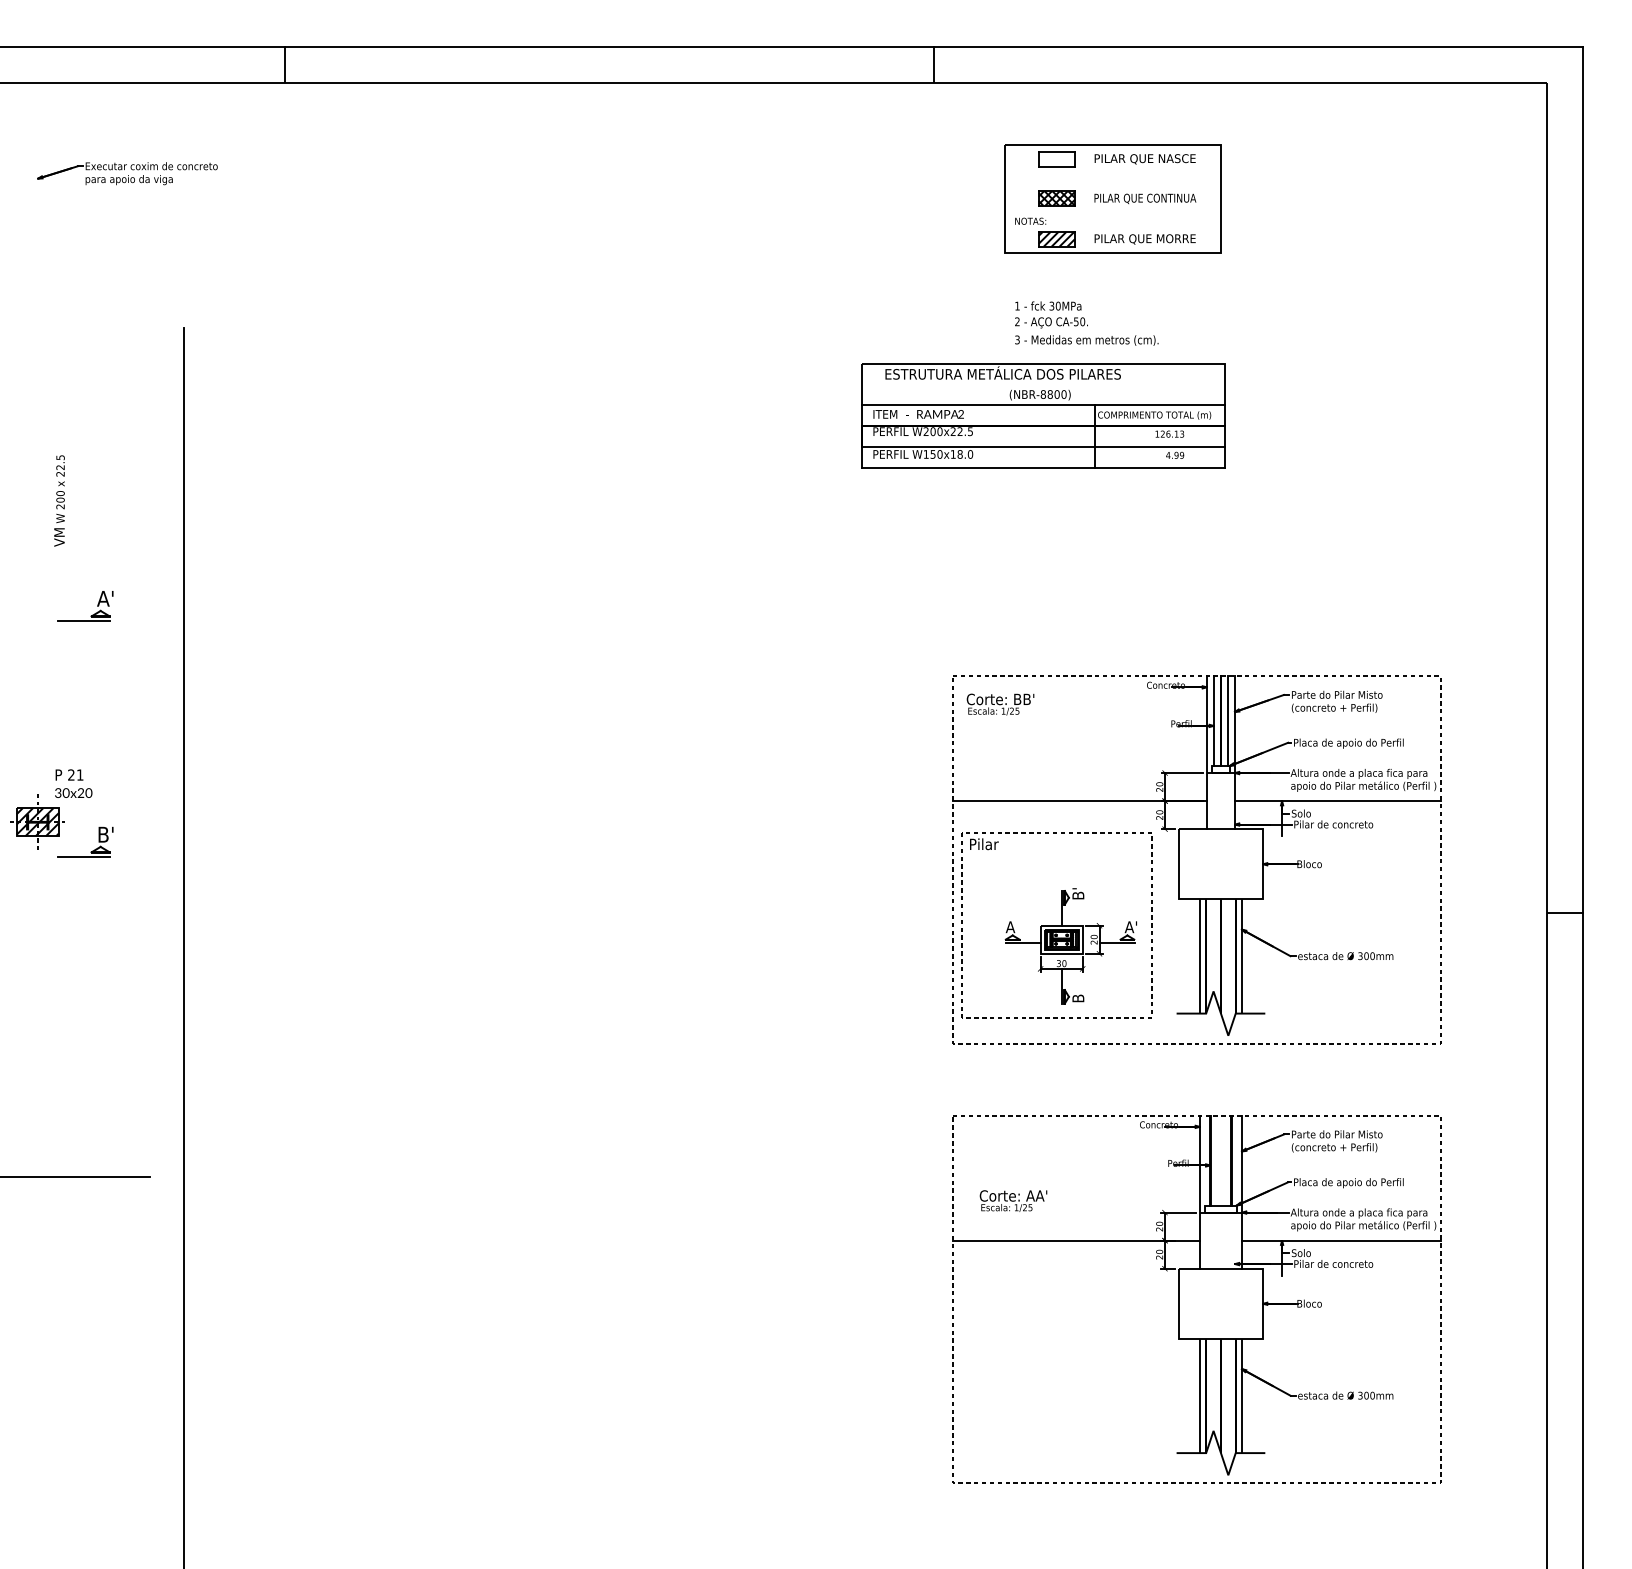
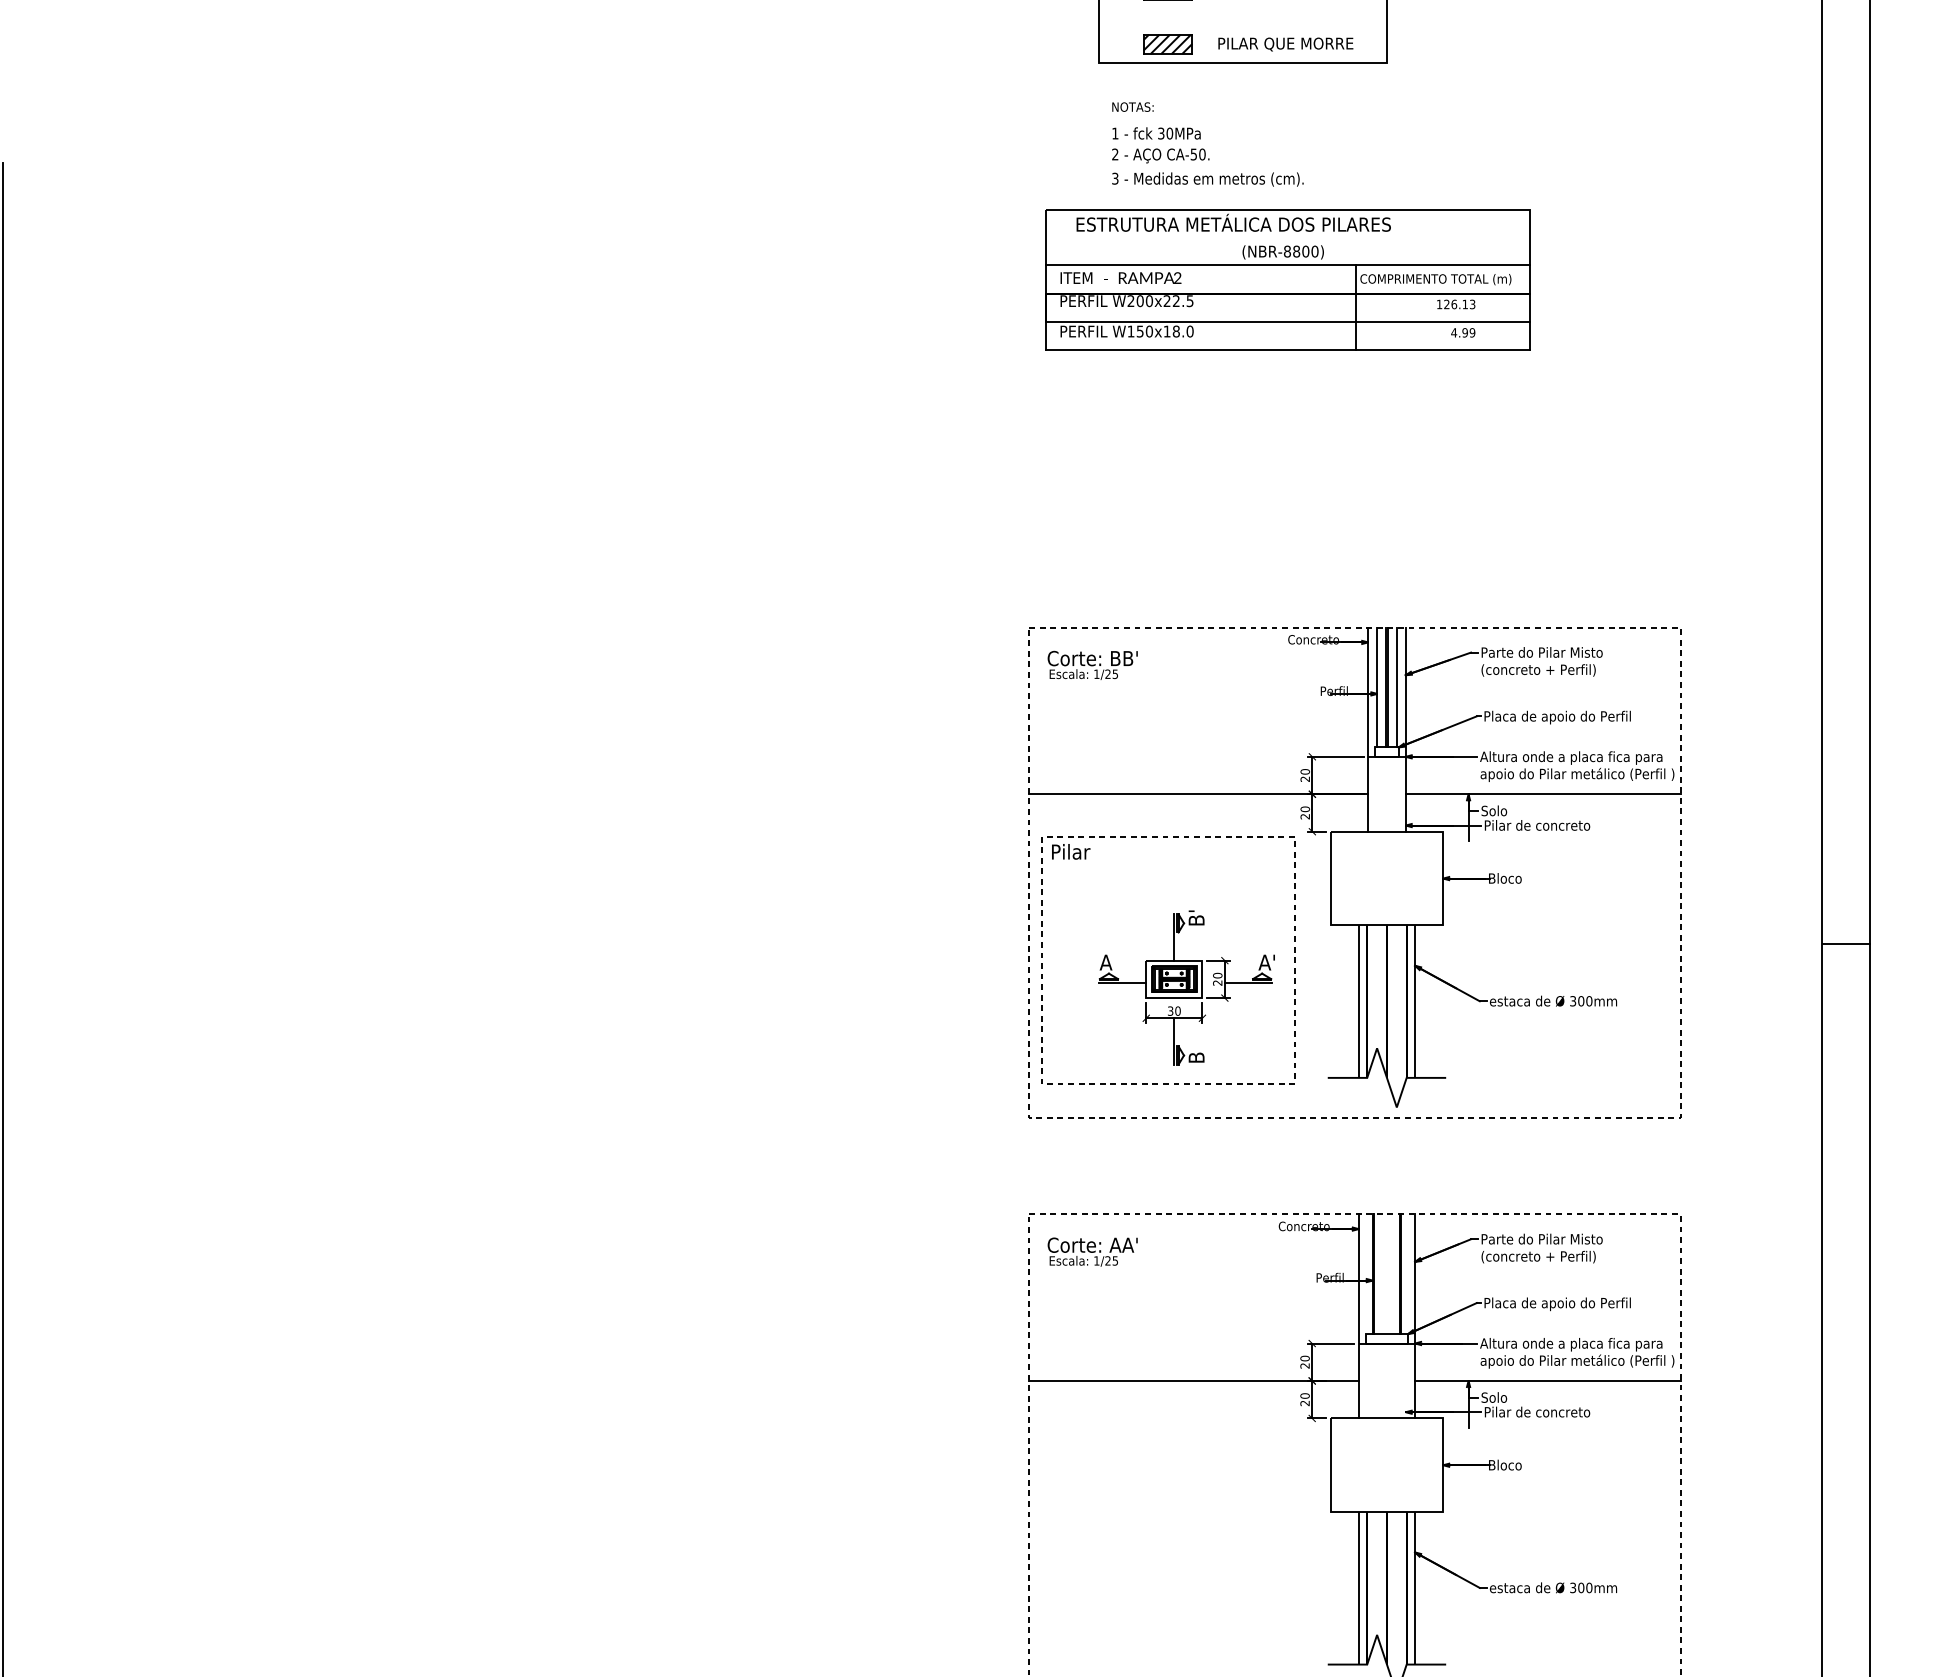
text: (1030, 220) -> (1132, 106), moved
part: (1043, 415) -> (1287, 279), moved
text: (1013, 1200) -> (1092, 1251), moved

